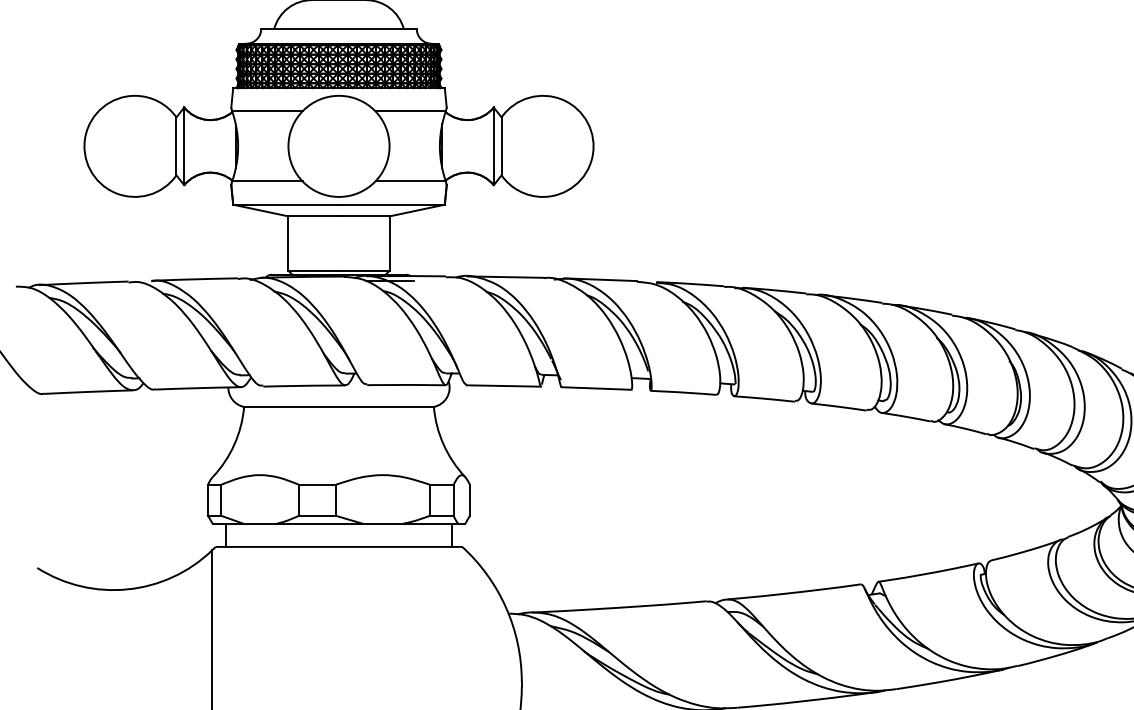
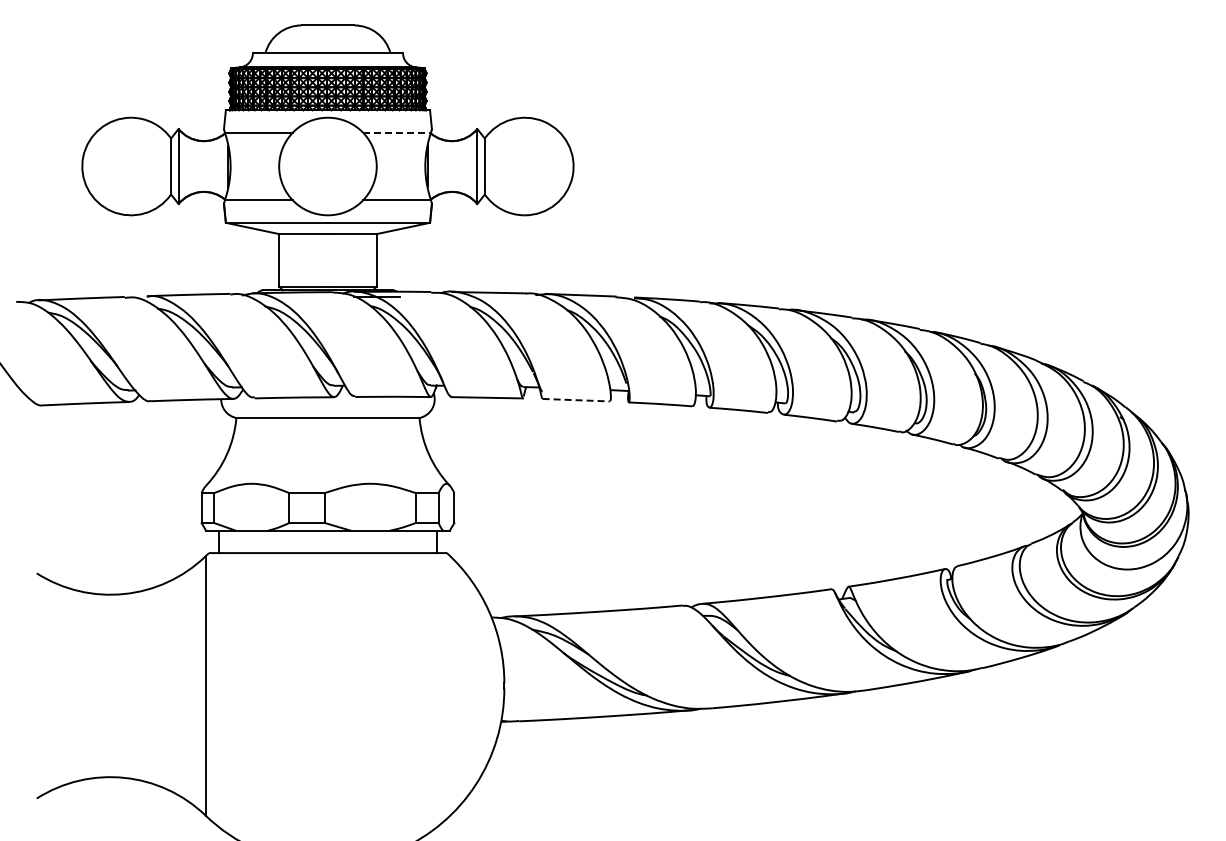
line: (411, 111) -> (397, 132), solid -> dashed
line: (596, 388) -> (576, 400), solid -> dashed

